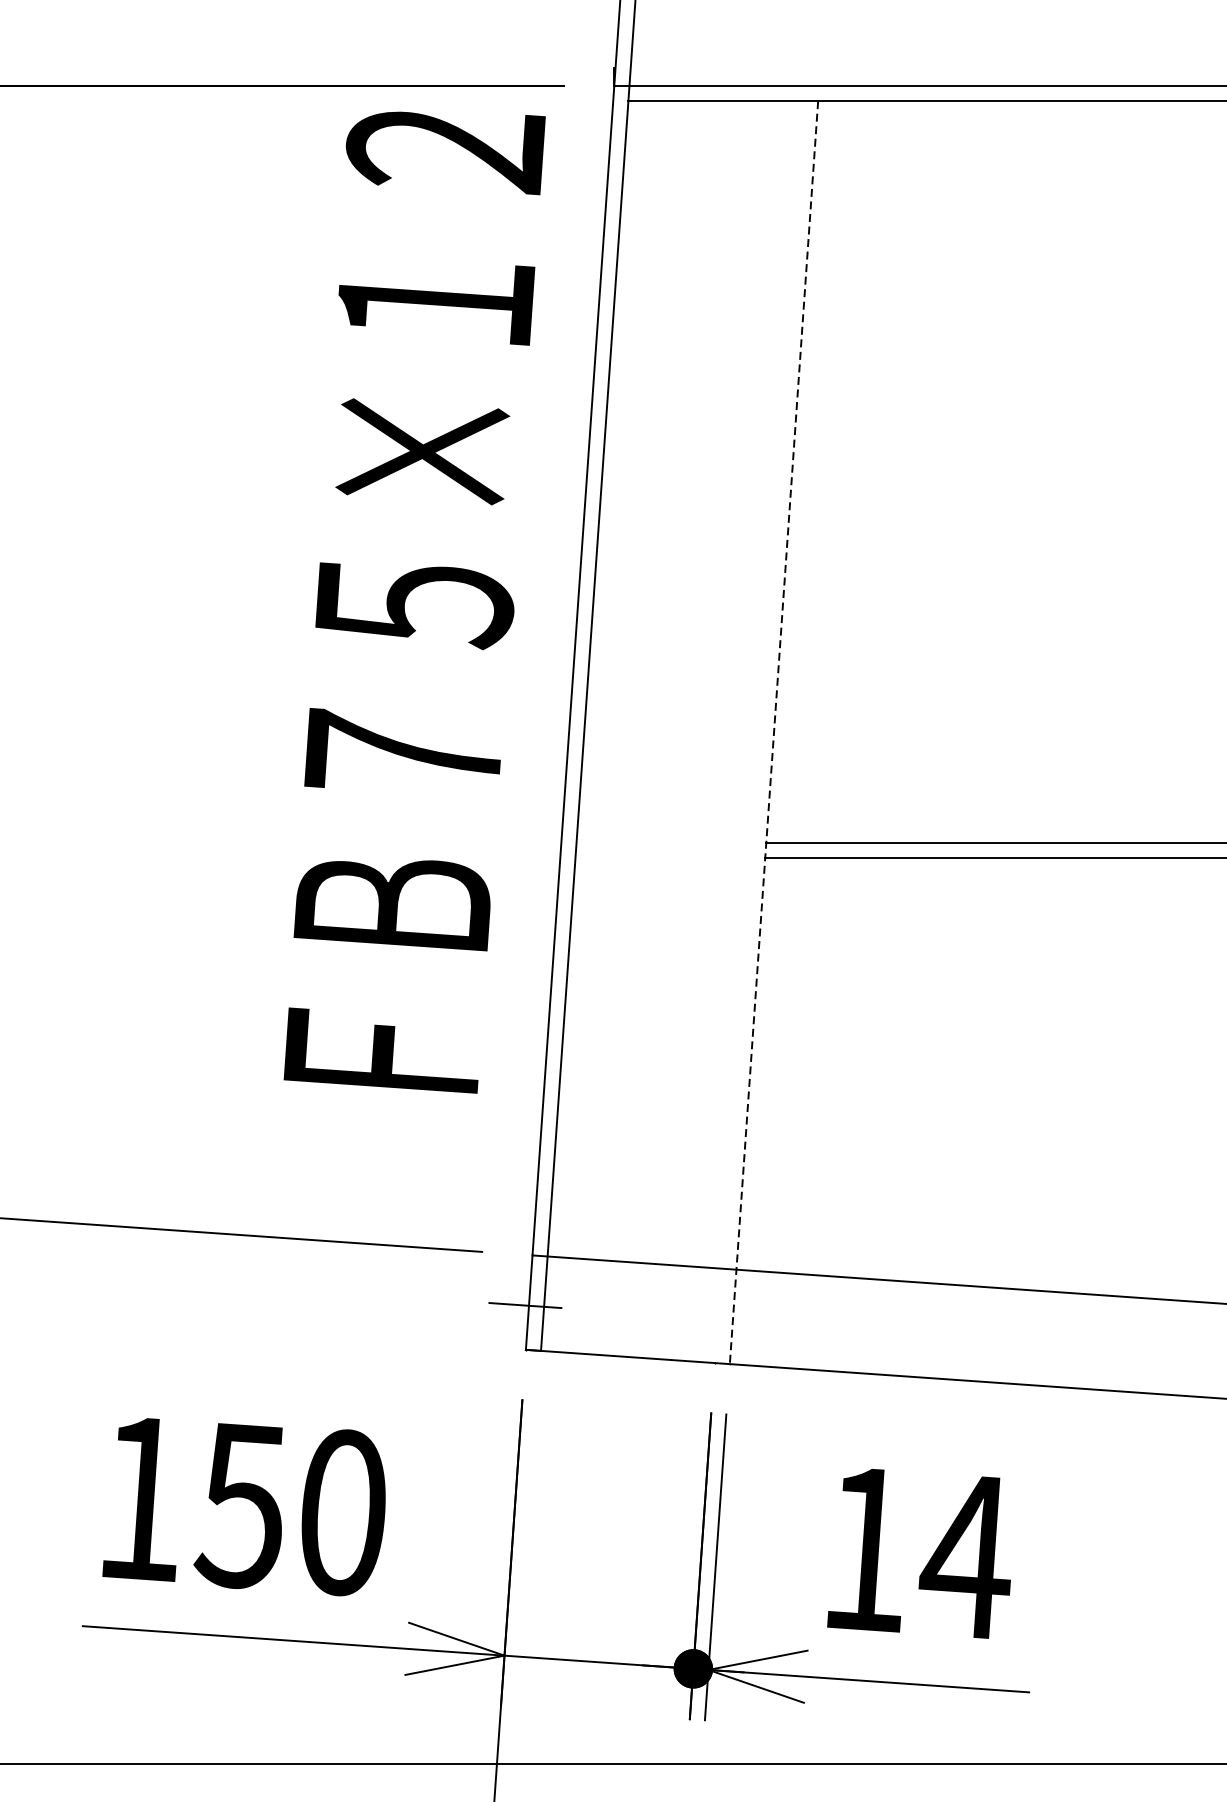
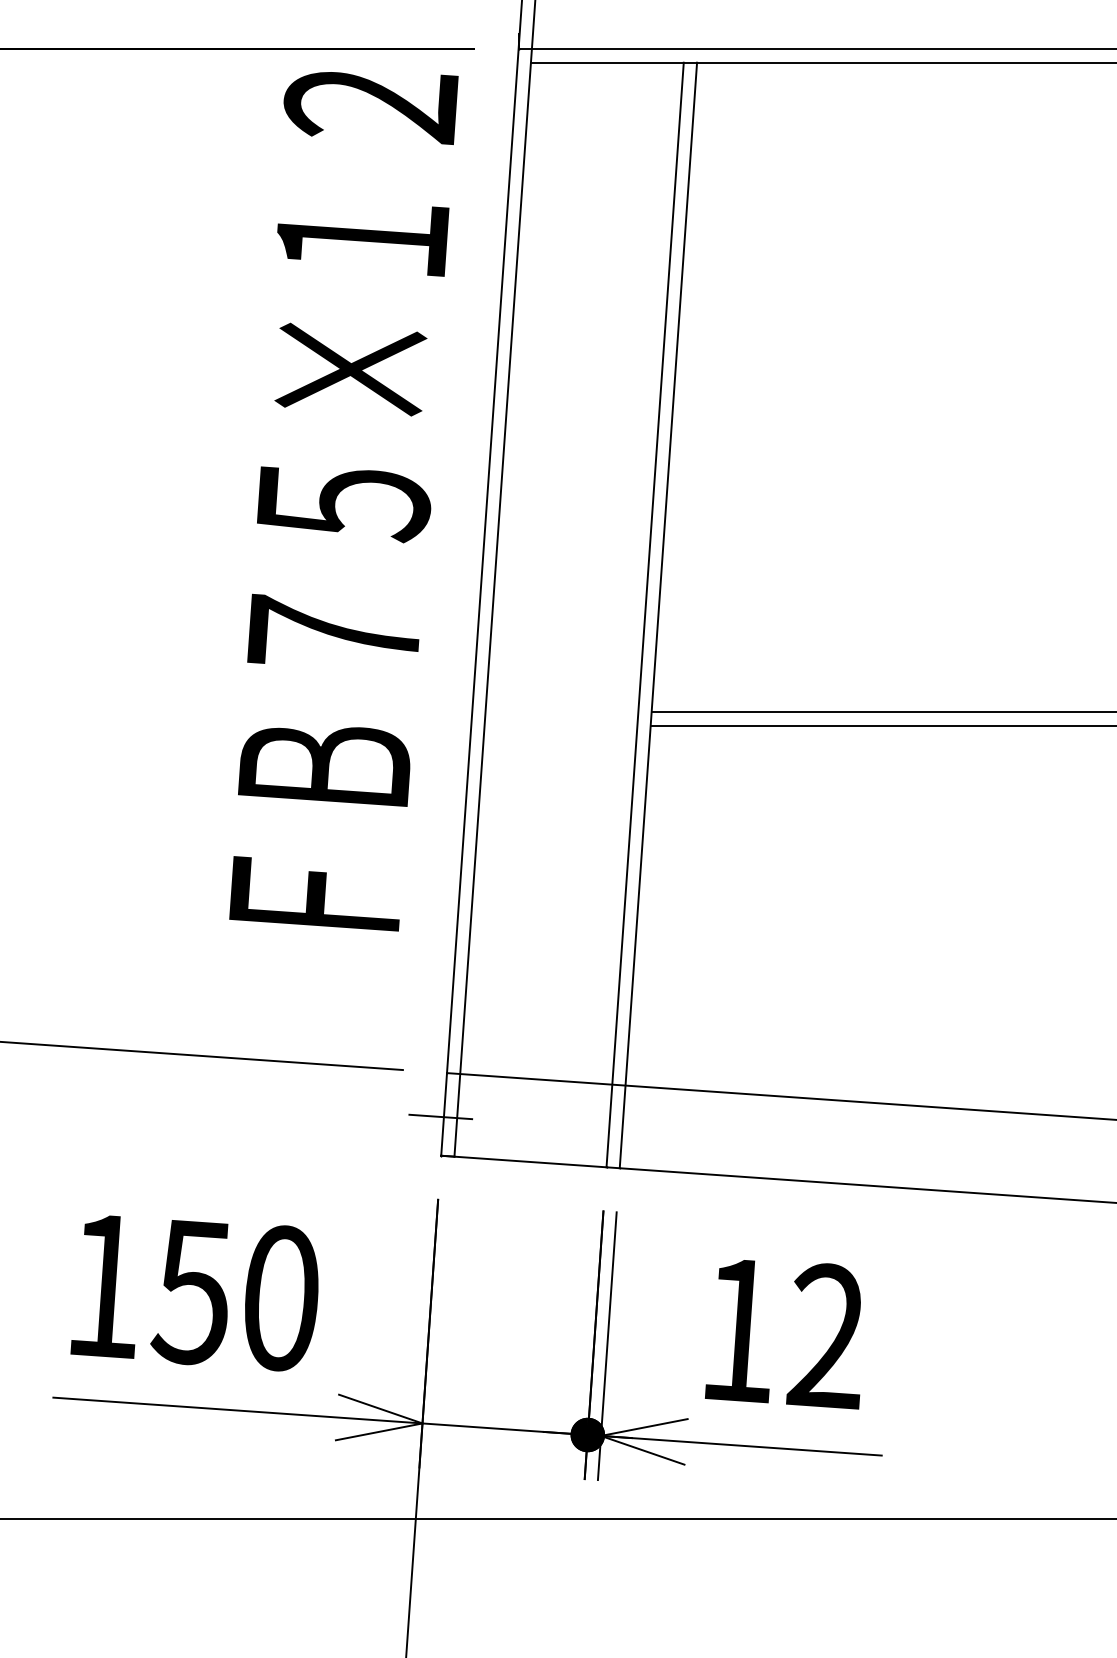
line: (758, 731) -> (644, 614), added
line: (774, 732) -> (658, 615), dashed -> solid
text: (964, 1556) -> (825, 1336), 14 -> 12

